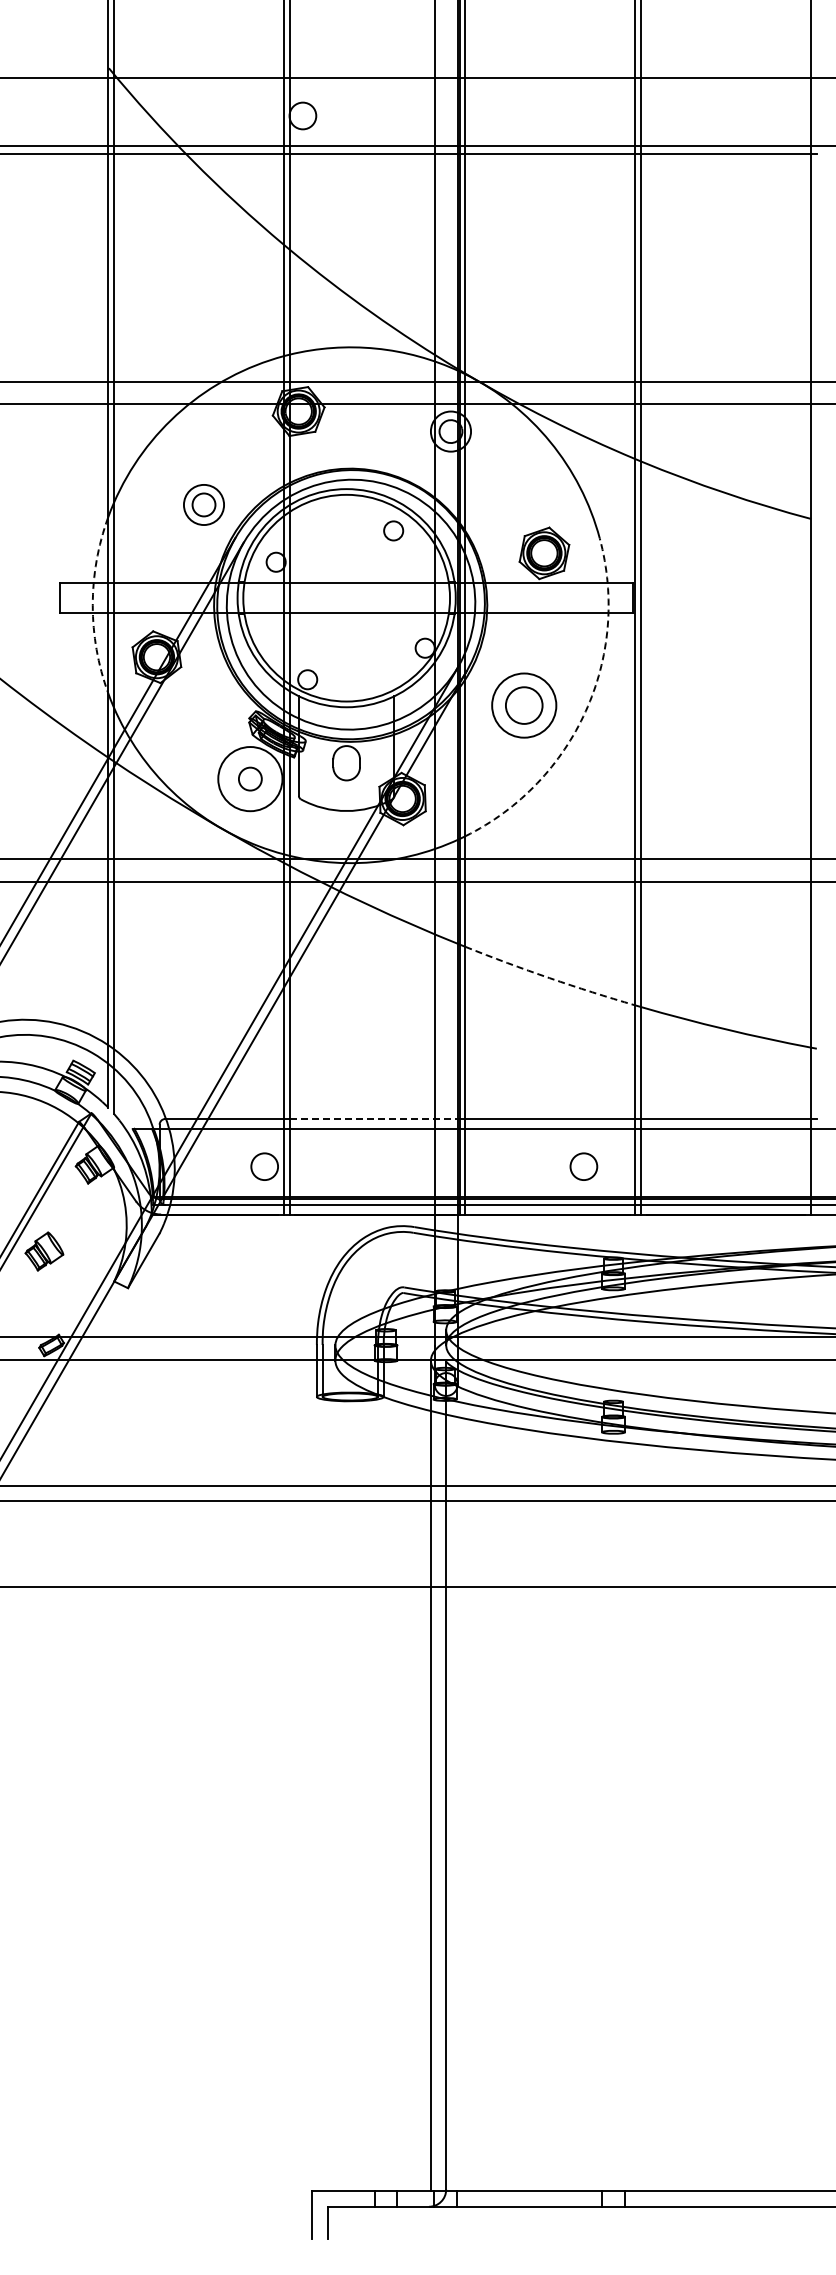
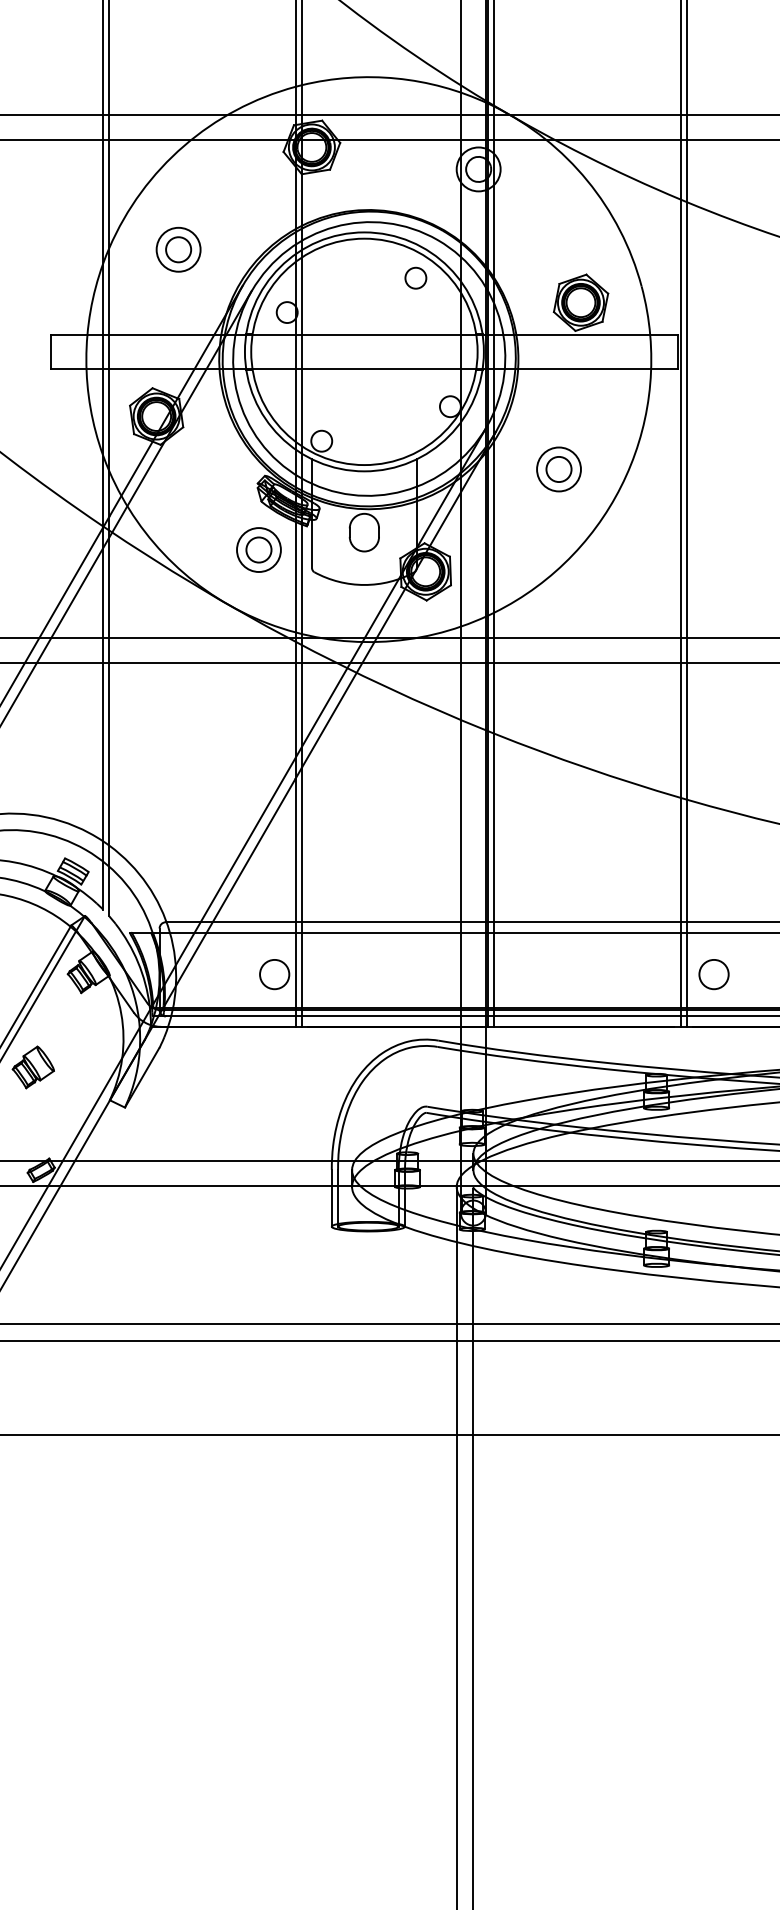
part: (203, 504) -> (178, 249), moved
arc: (92, 605) -> (86, 359), dashed -> solid
part: (524, 705) -> (559, 469), size x0.62
arc: (585, 711) -> (625, 475), dashed -> solid
circle: (250, 779) -> (259, 550), size x0.62
arc: (549, 978) -> (586, 768), dashed -> solid
line: (375, 1118) -> (396, 921), dashed -> solid
circle: (583, 1166) -> (713, 974), moved

